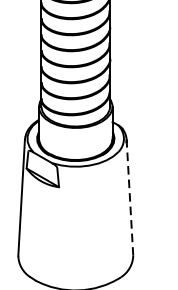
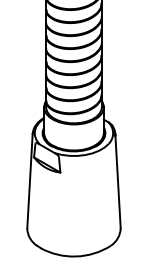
line: (129, 196) -> (117, 180), dashed -> solid

